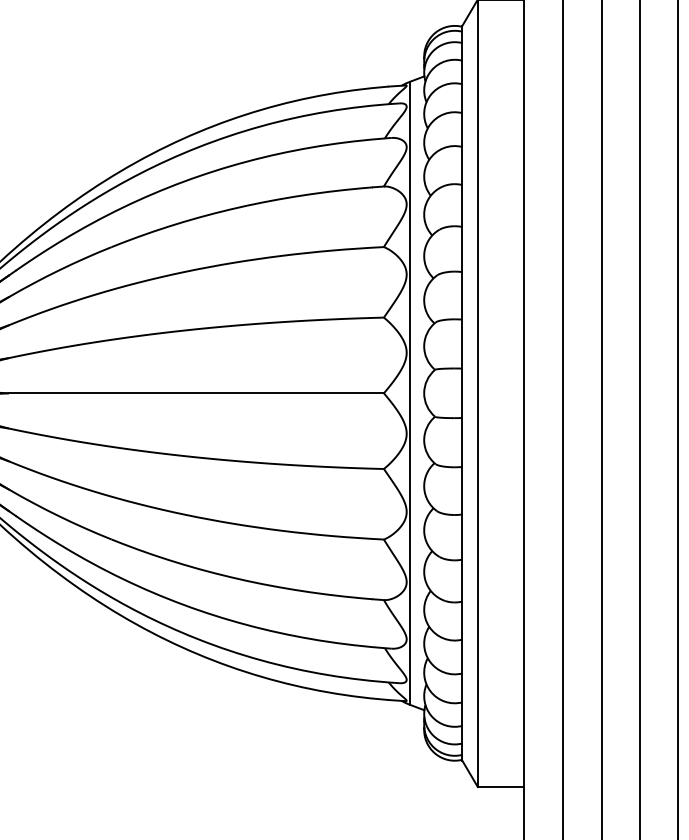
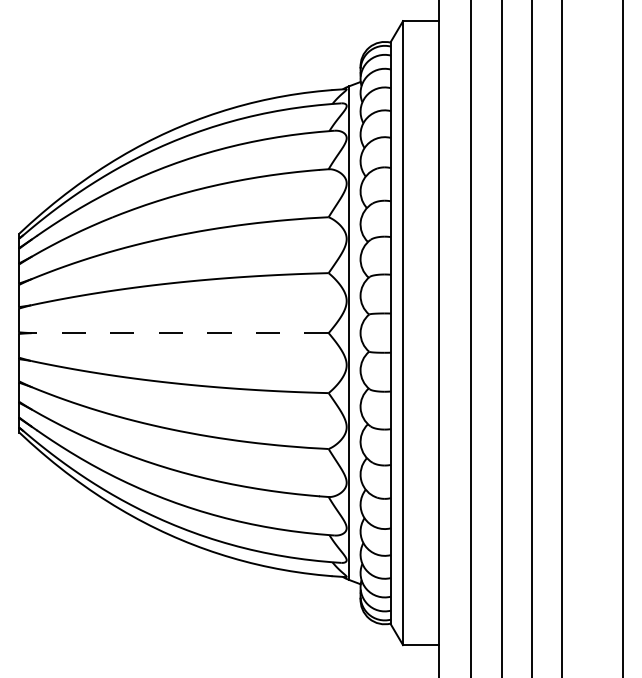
line: (196, 393) -> (180, 333), solid -> dashed

